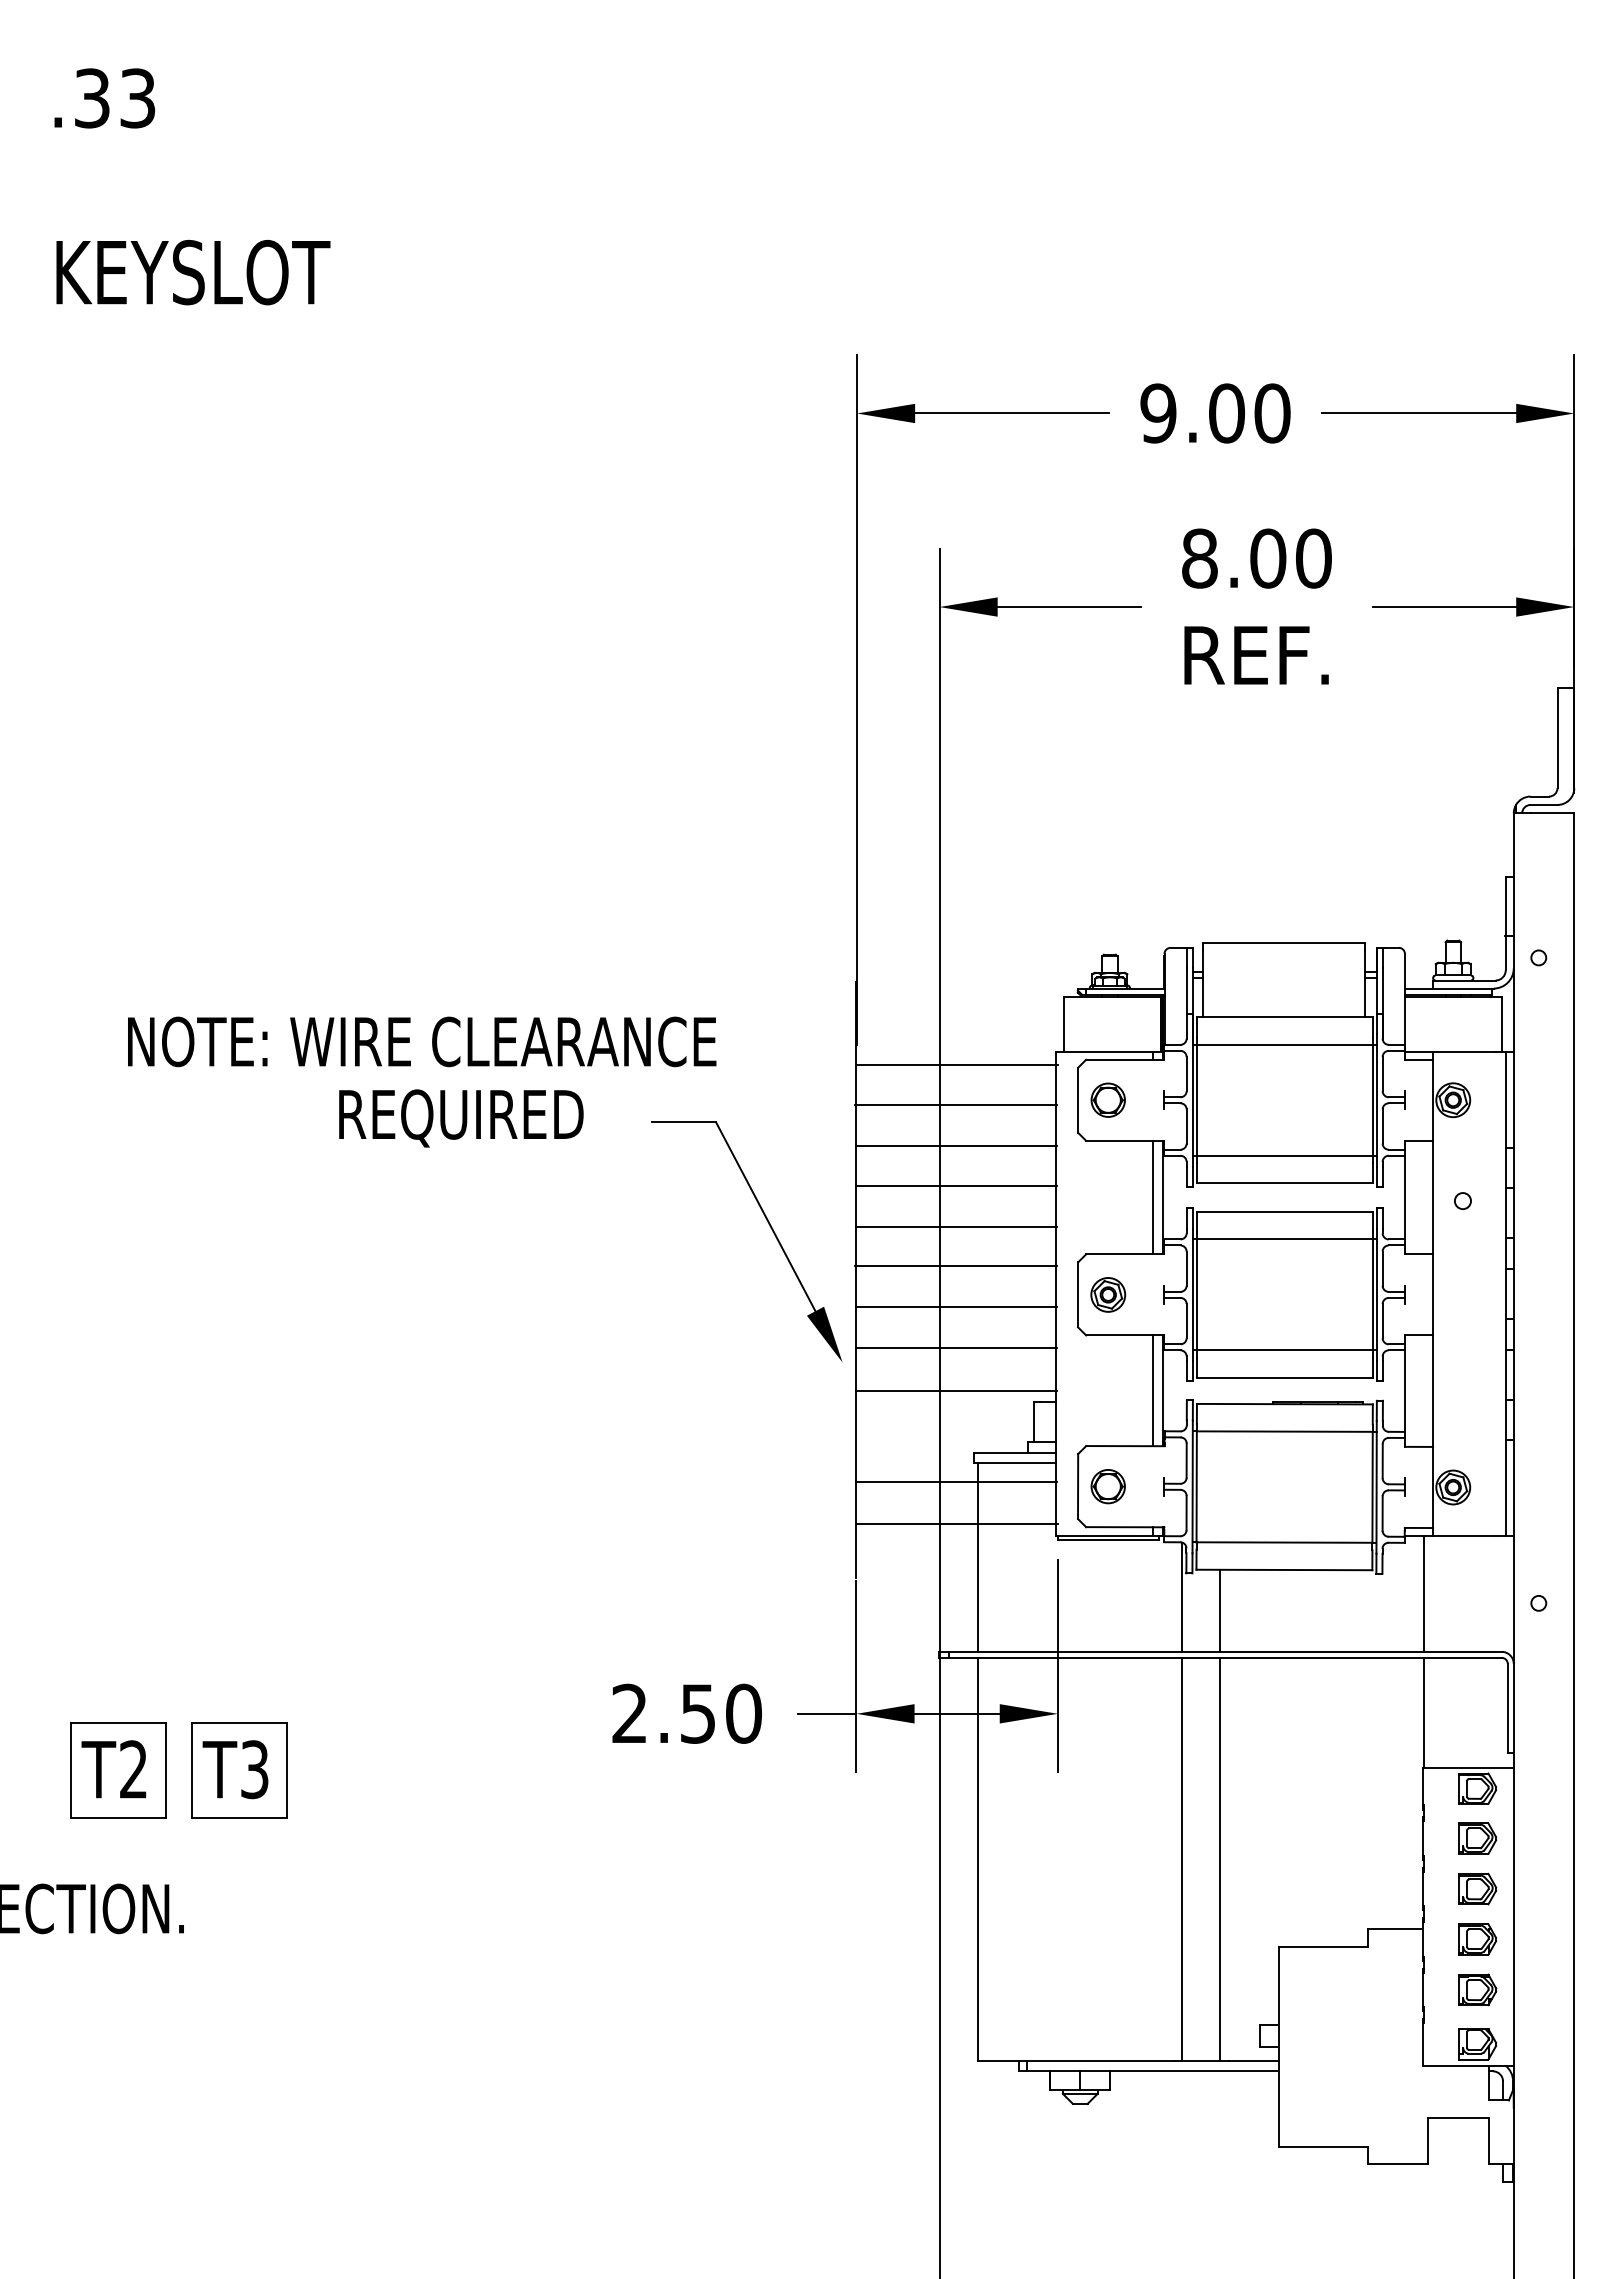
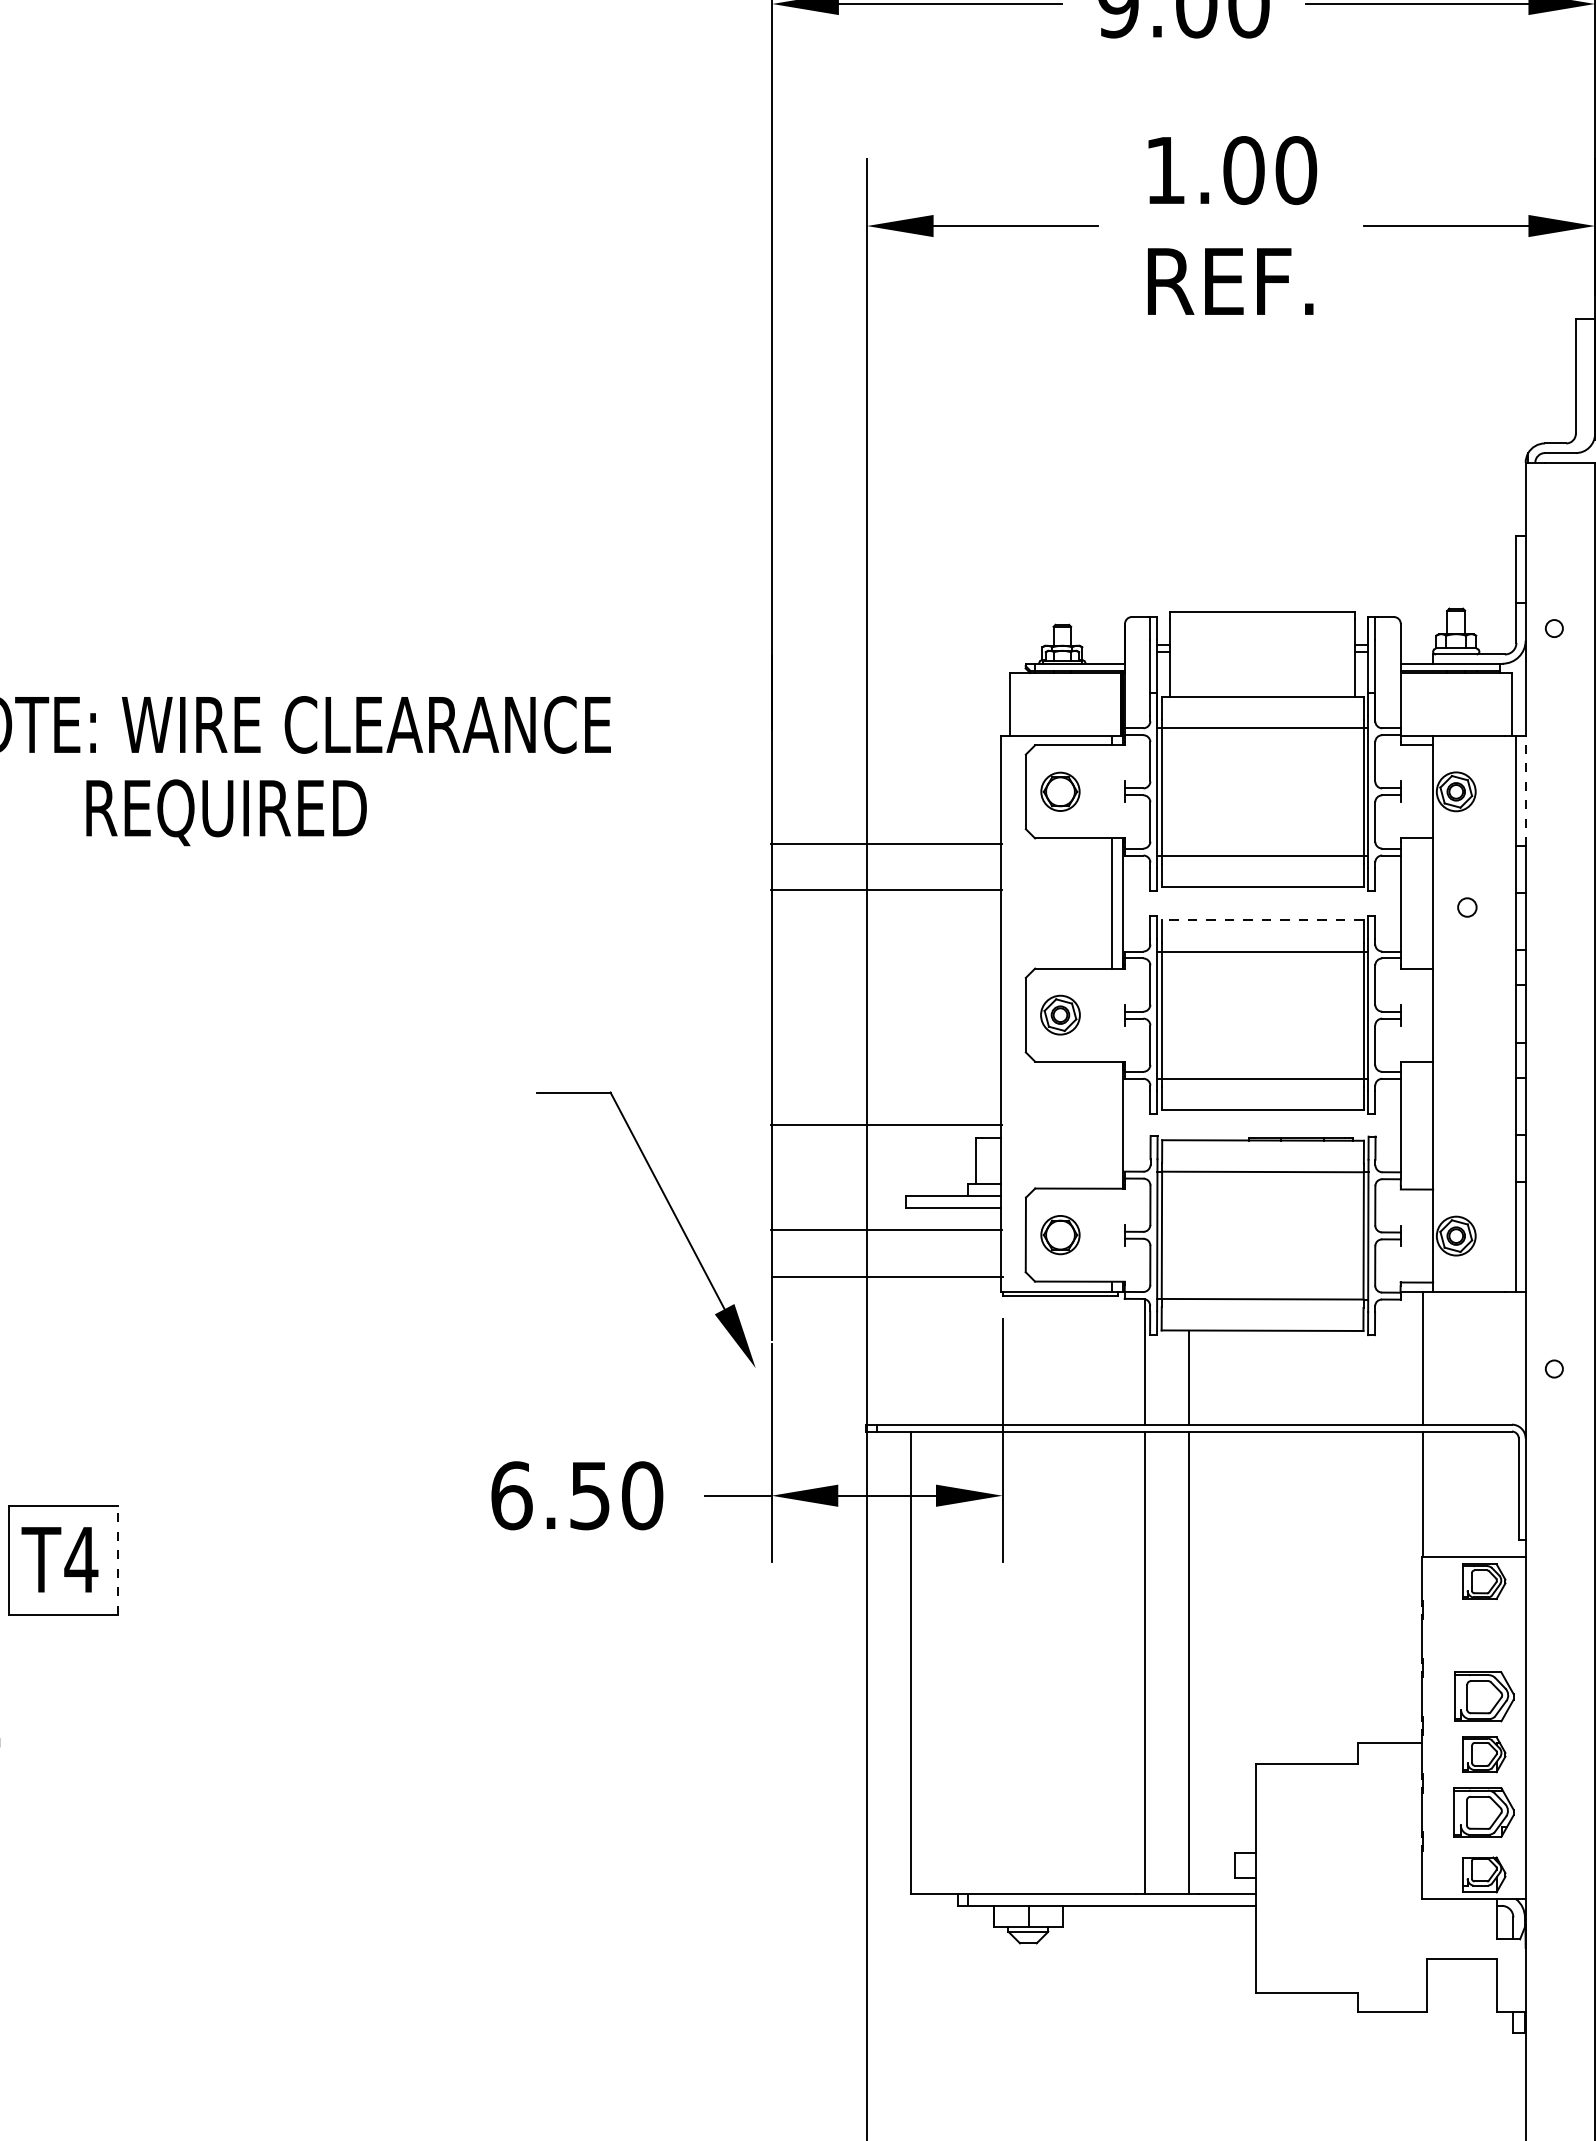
text: (1199, 558) -> (1165, 170), 8.00 -> 1.00
line: (957, 1065) -> (887, 751), removed
line: (1513, 1099) -> (1525, 790), solid -> dashed
line: (955, 1105) -> (885, 797), removed
text: (461, 1118) -> (226, 812), moved
line: (1284, 1212) -> (1262, 920), solid -> dashed
line: (956, 1226) -> (886, 936), removed
part: (770, 1228) -> (672, 1214), moved
line: (955, 1266) -> (885, 982), removed
line: (956, 1307) -> (886, 1029), removed
line: (956, 1347) -> (886, 1075), removed
line: (1153, 1390) -> (1112, 1124), removed
line: (978, 1556) -> (911, 1315), removed
text: (630, 1713) -> (512, 1495), 2.50 -> 6.50
text: (254, 1769) -> (81, 1559), T3 -> T4
line: (286, 1769) -> (117, 1559), solid -> dashed
part: (1477, 1838) -> (1484, 1638), removed
part: (1477, 1888) -> (1484, 1696), size x1.4
part: (1477, 1989) -> (1484, 1811), size x1.4

